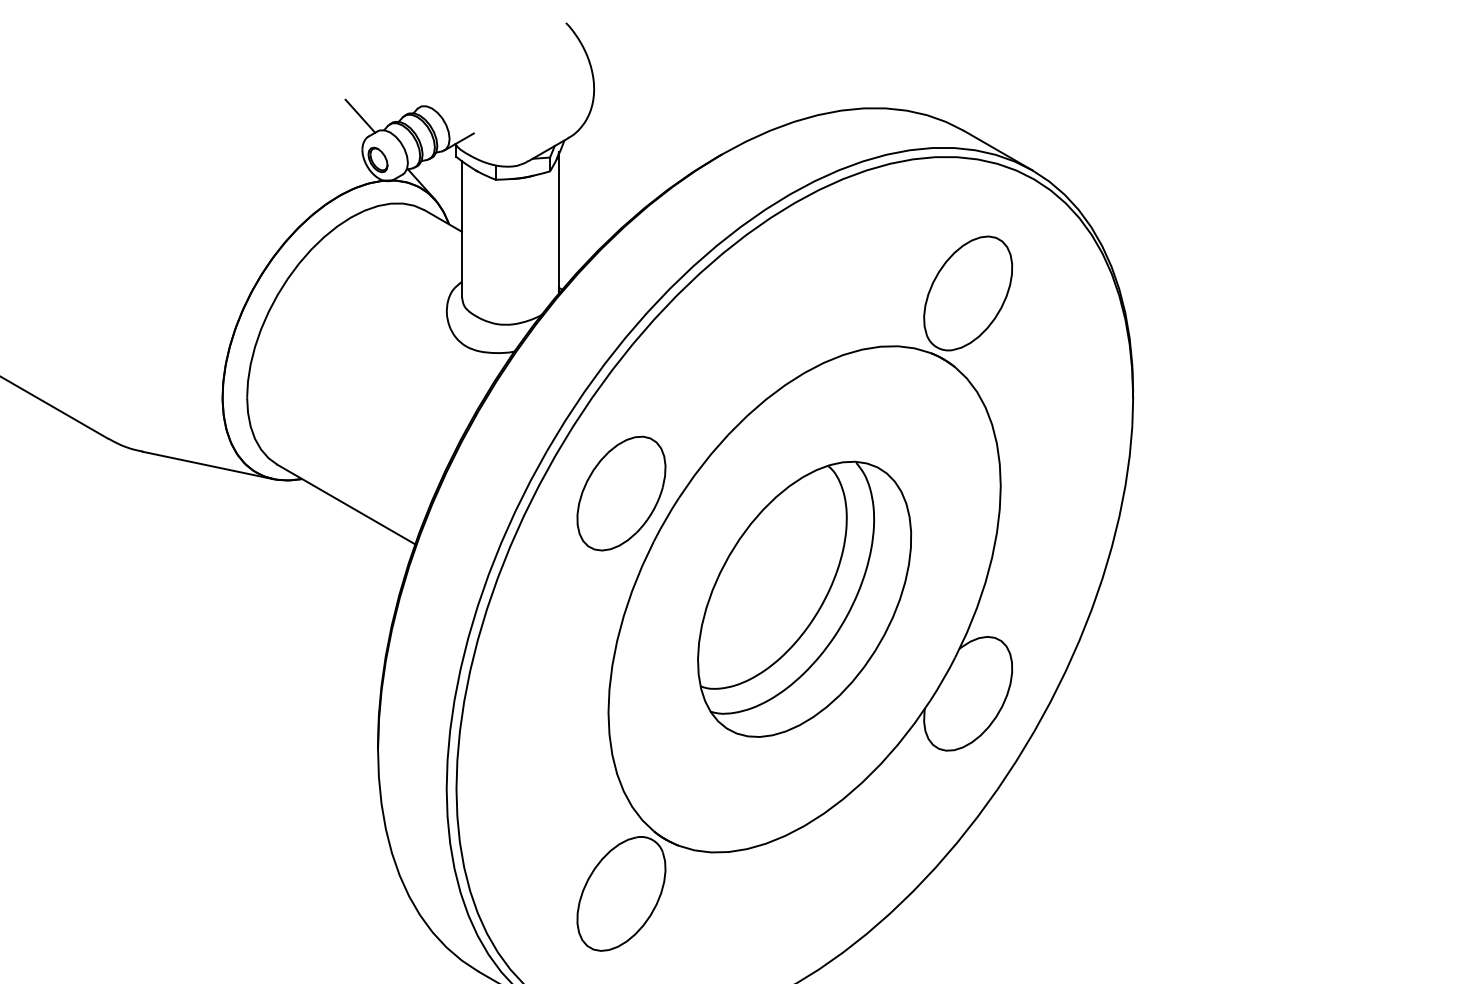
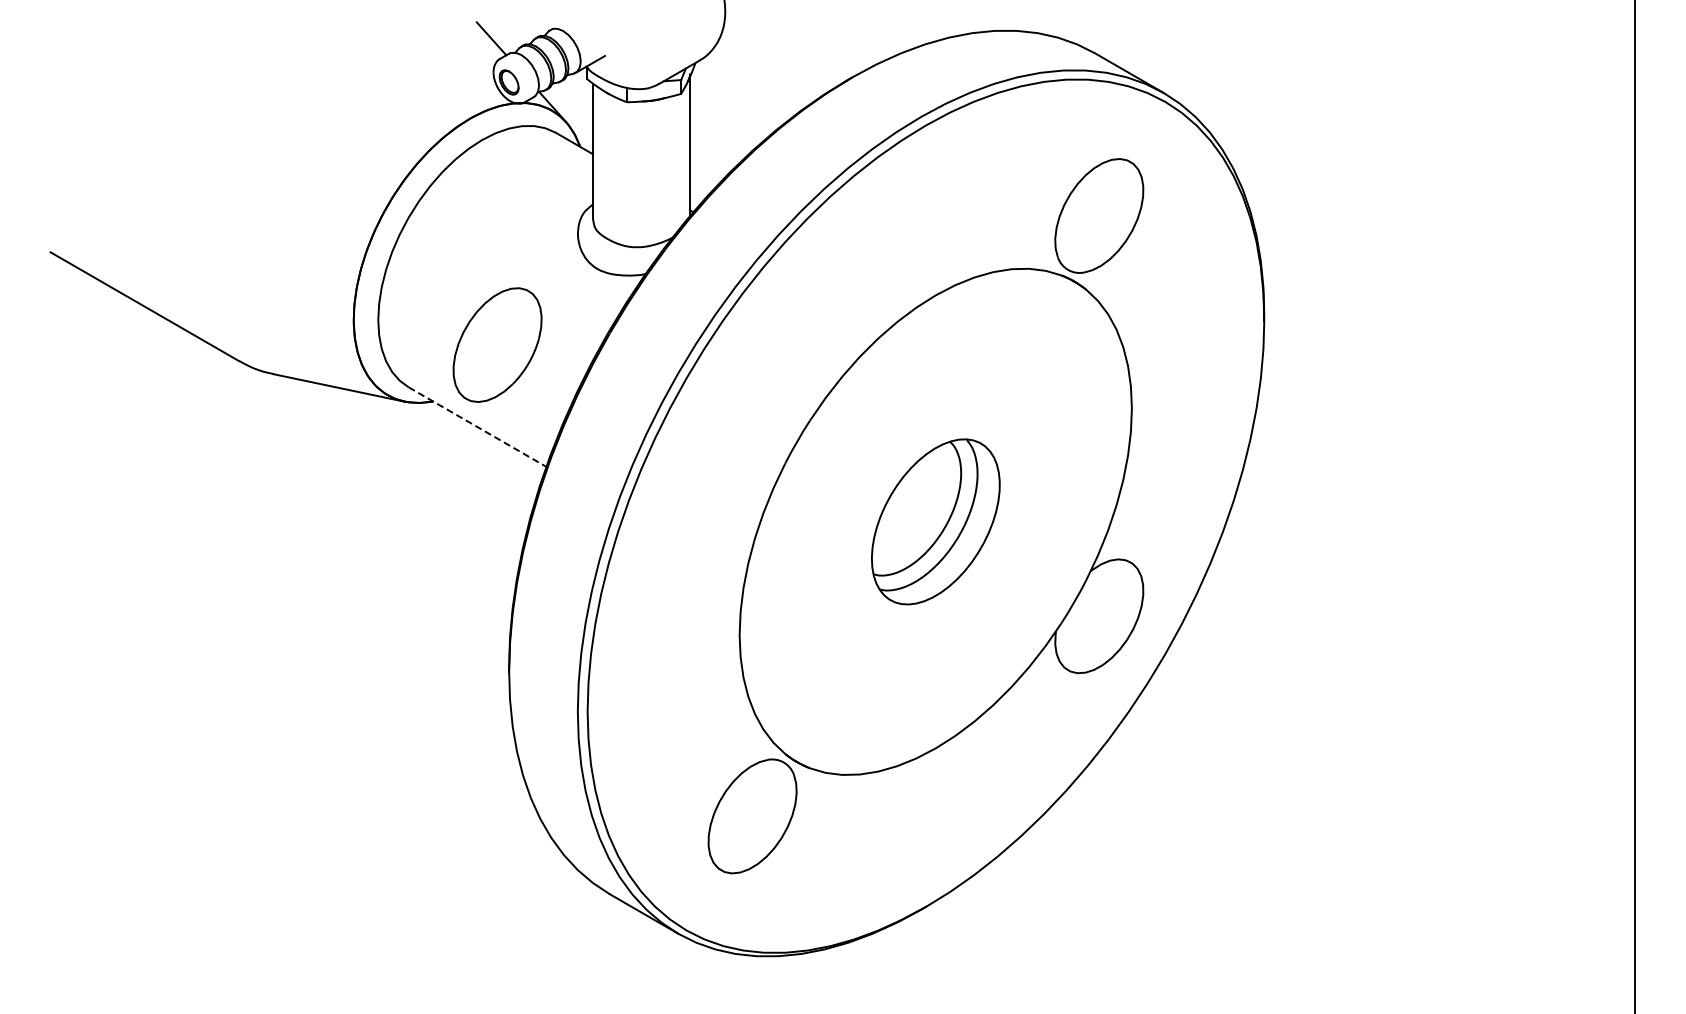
part: (621, 493) -> (497, 344), moved
line: (346, 505) -> (477, 427), solid -> dashed
part: (804, 599) -> (935, 521), size x0.6

